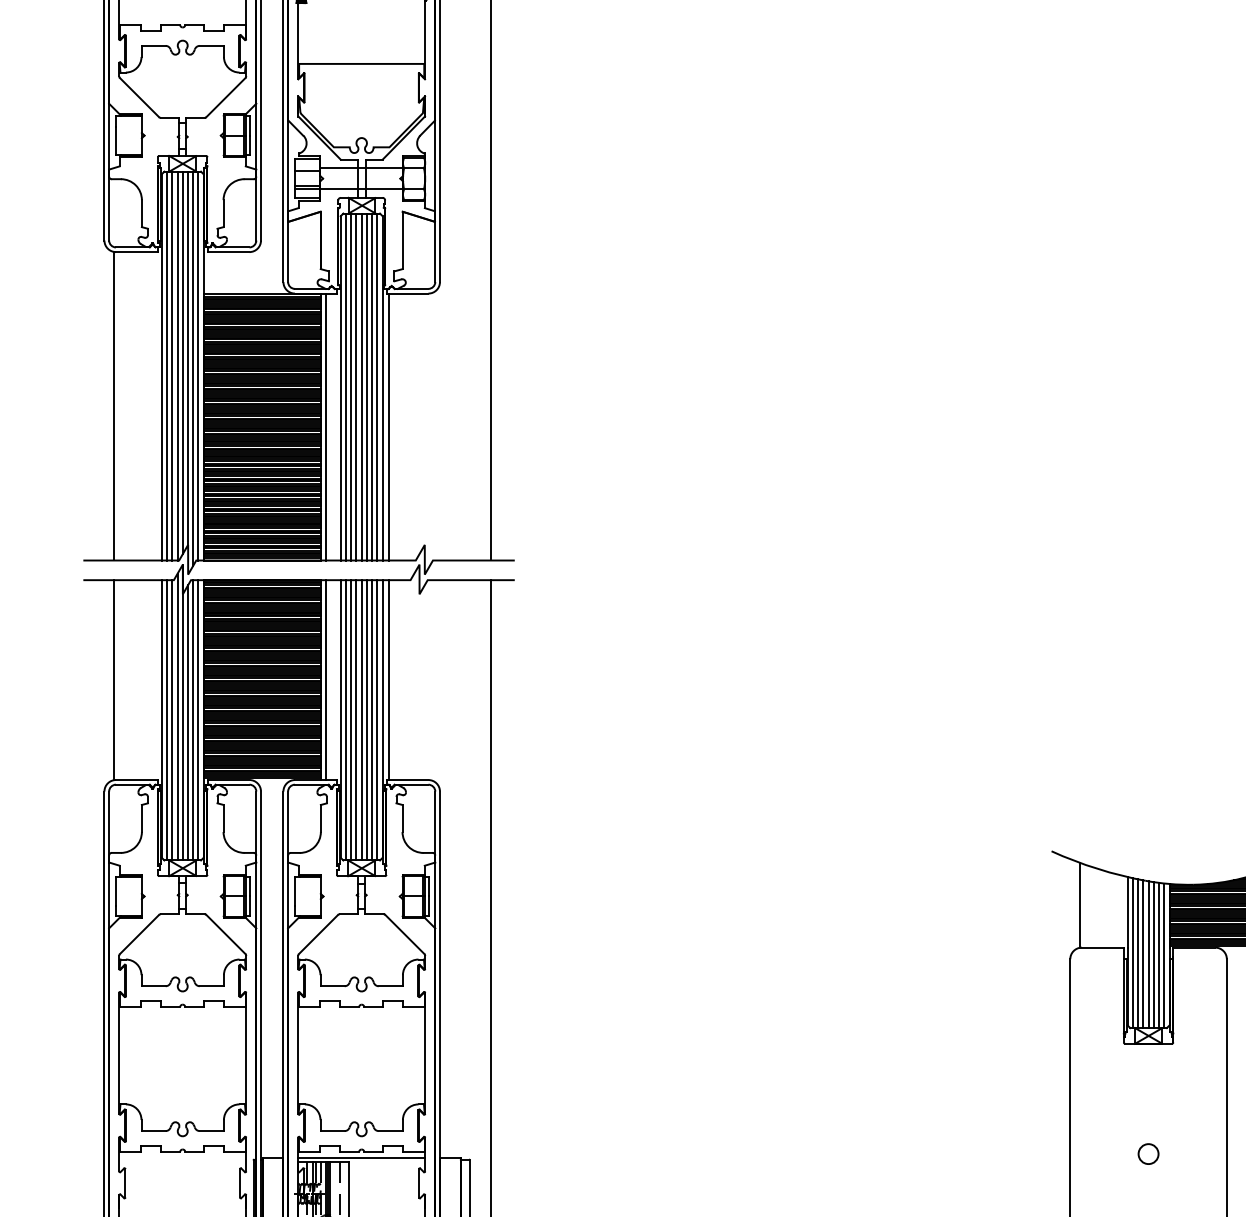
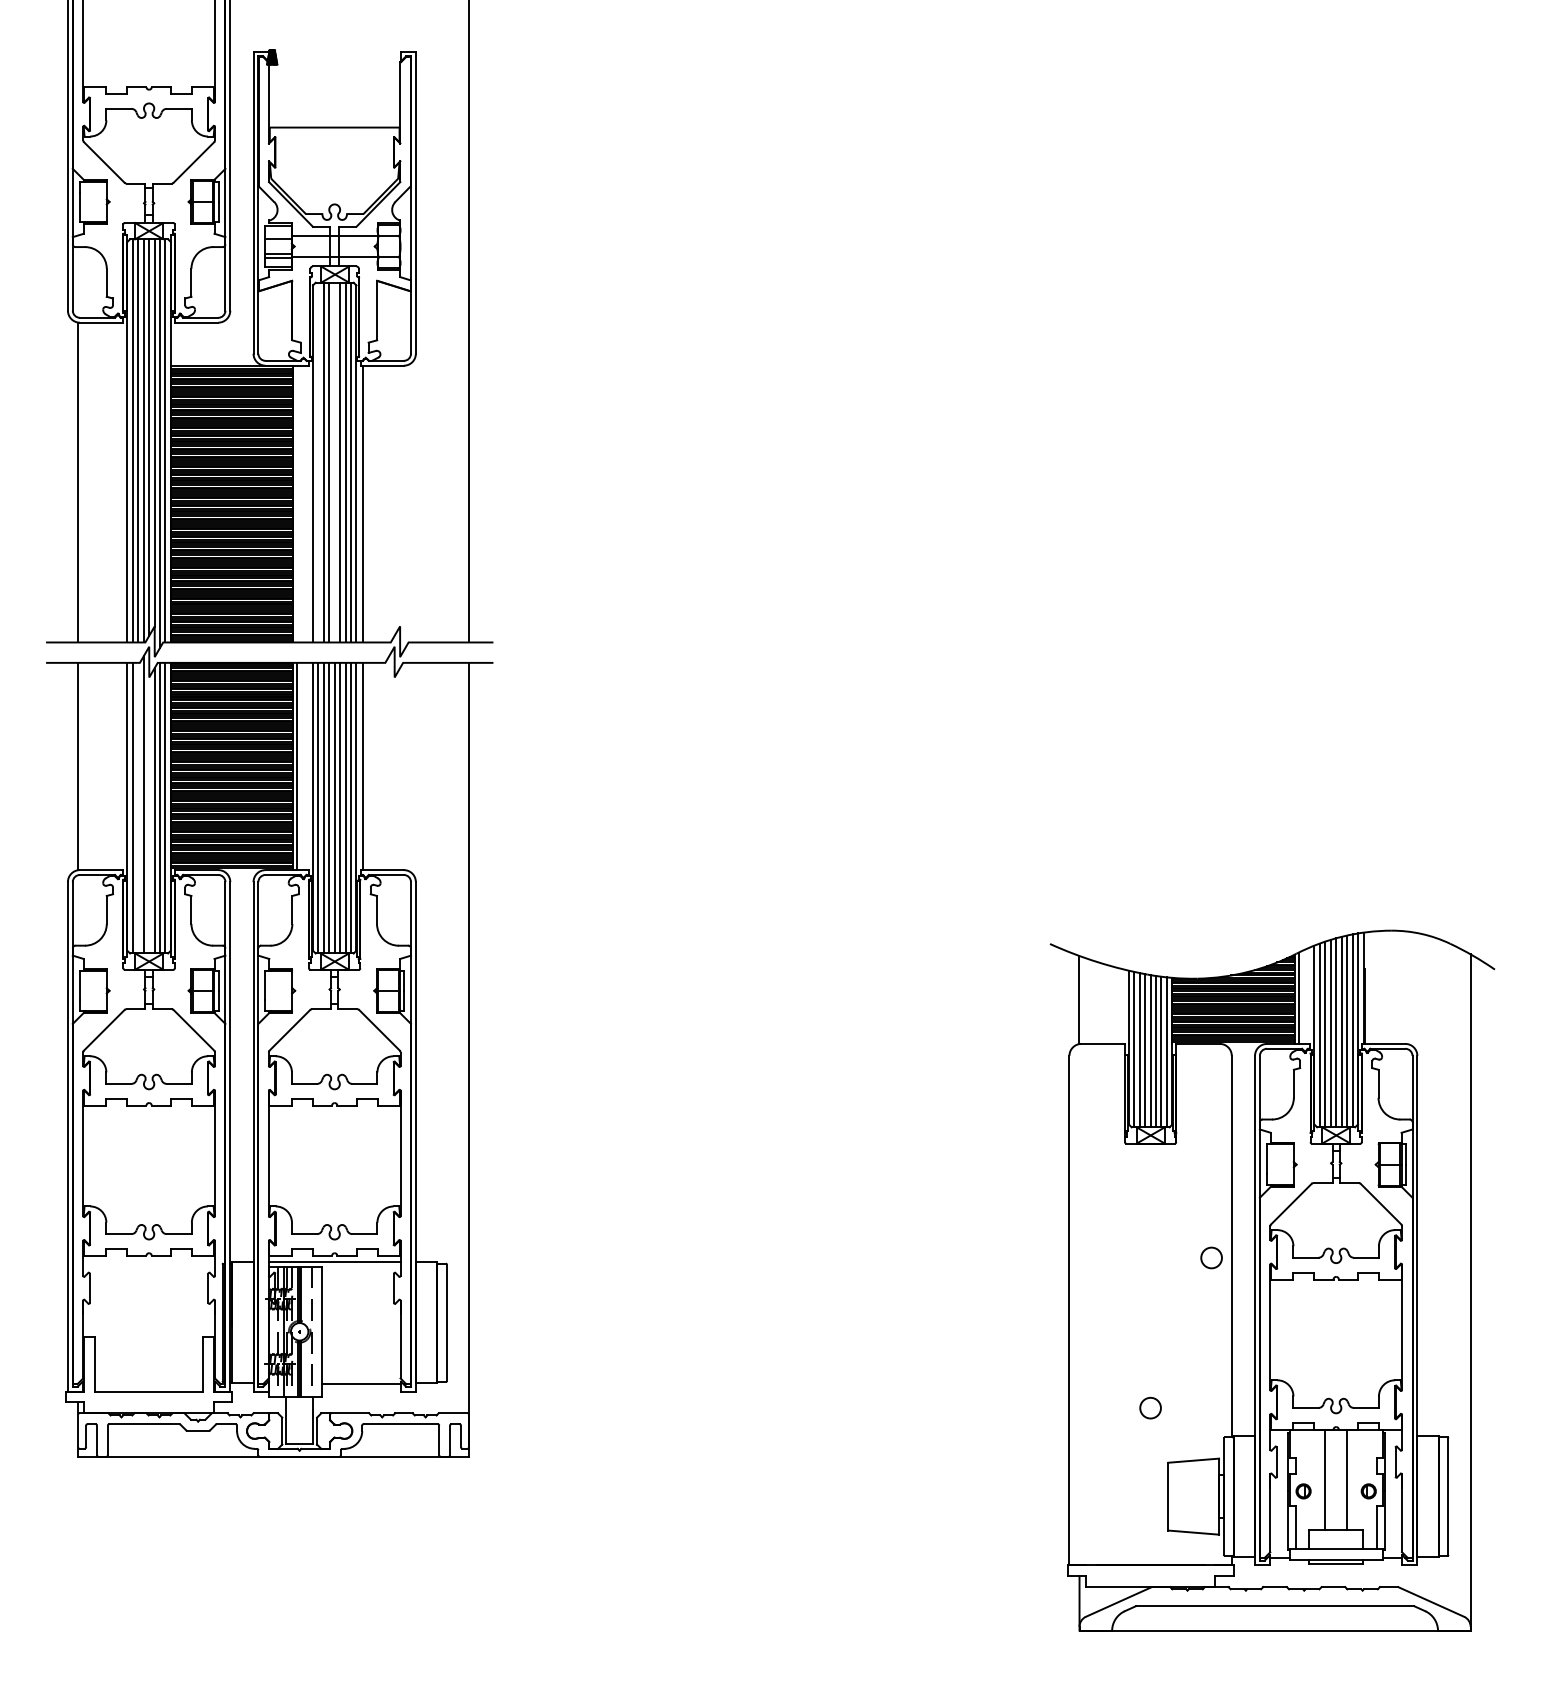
line: (346, 386) -> (318, 462), removed
line: (361, 386) -> (334, 462), removed
line: (325, 427) -> (297, 504), removed
line: (183, 711) -> (149, 799), removed
line: (172, 719) -> (138, 807), removed
circle: (1148, 1153) -> (1211, 1257), moved

